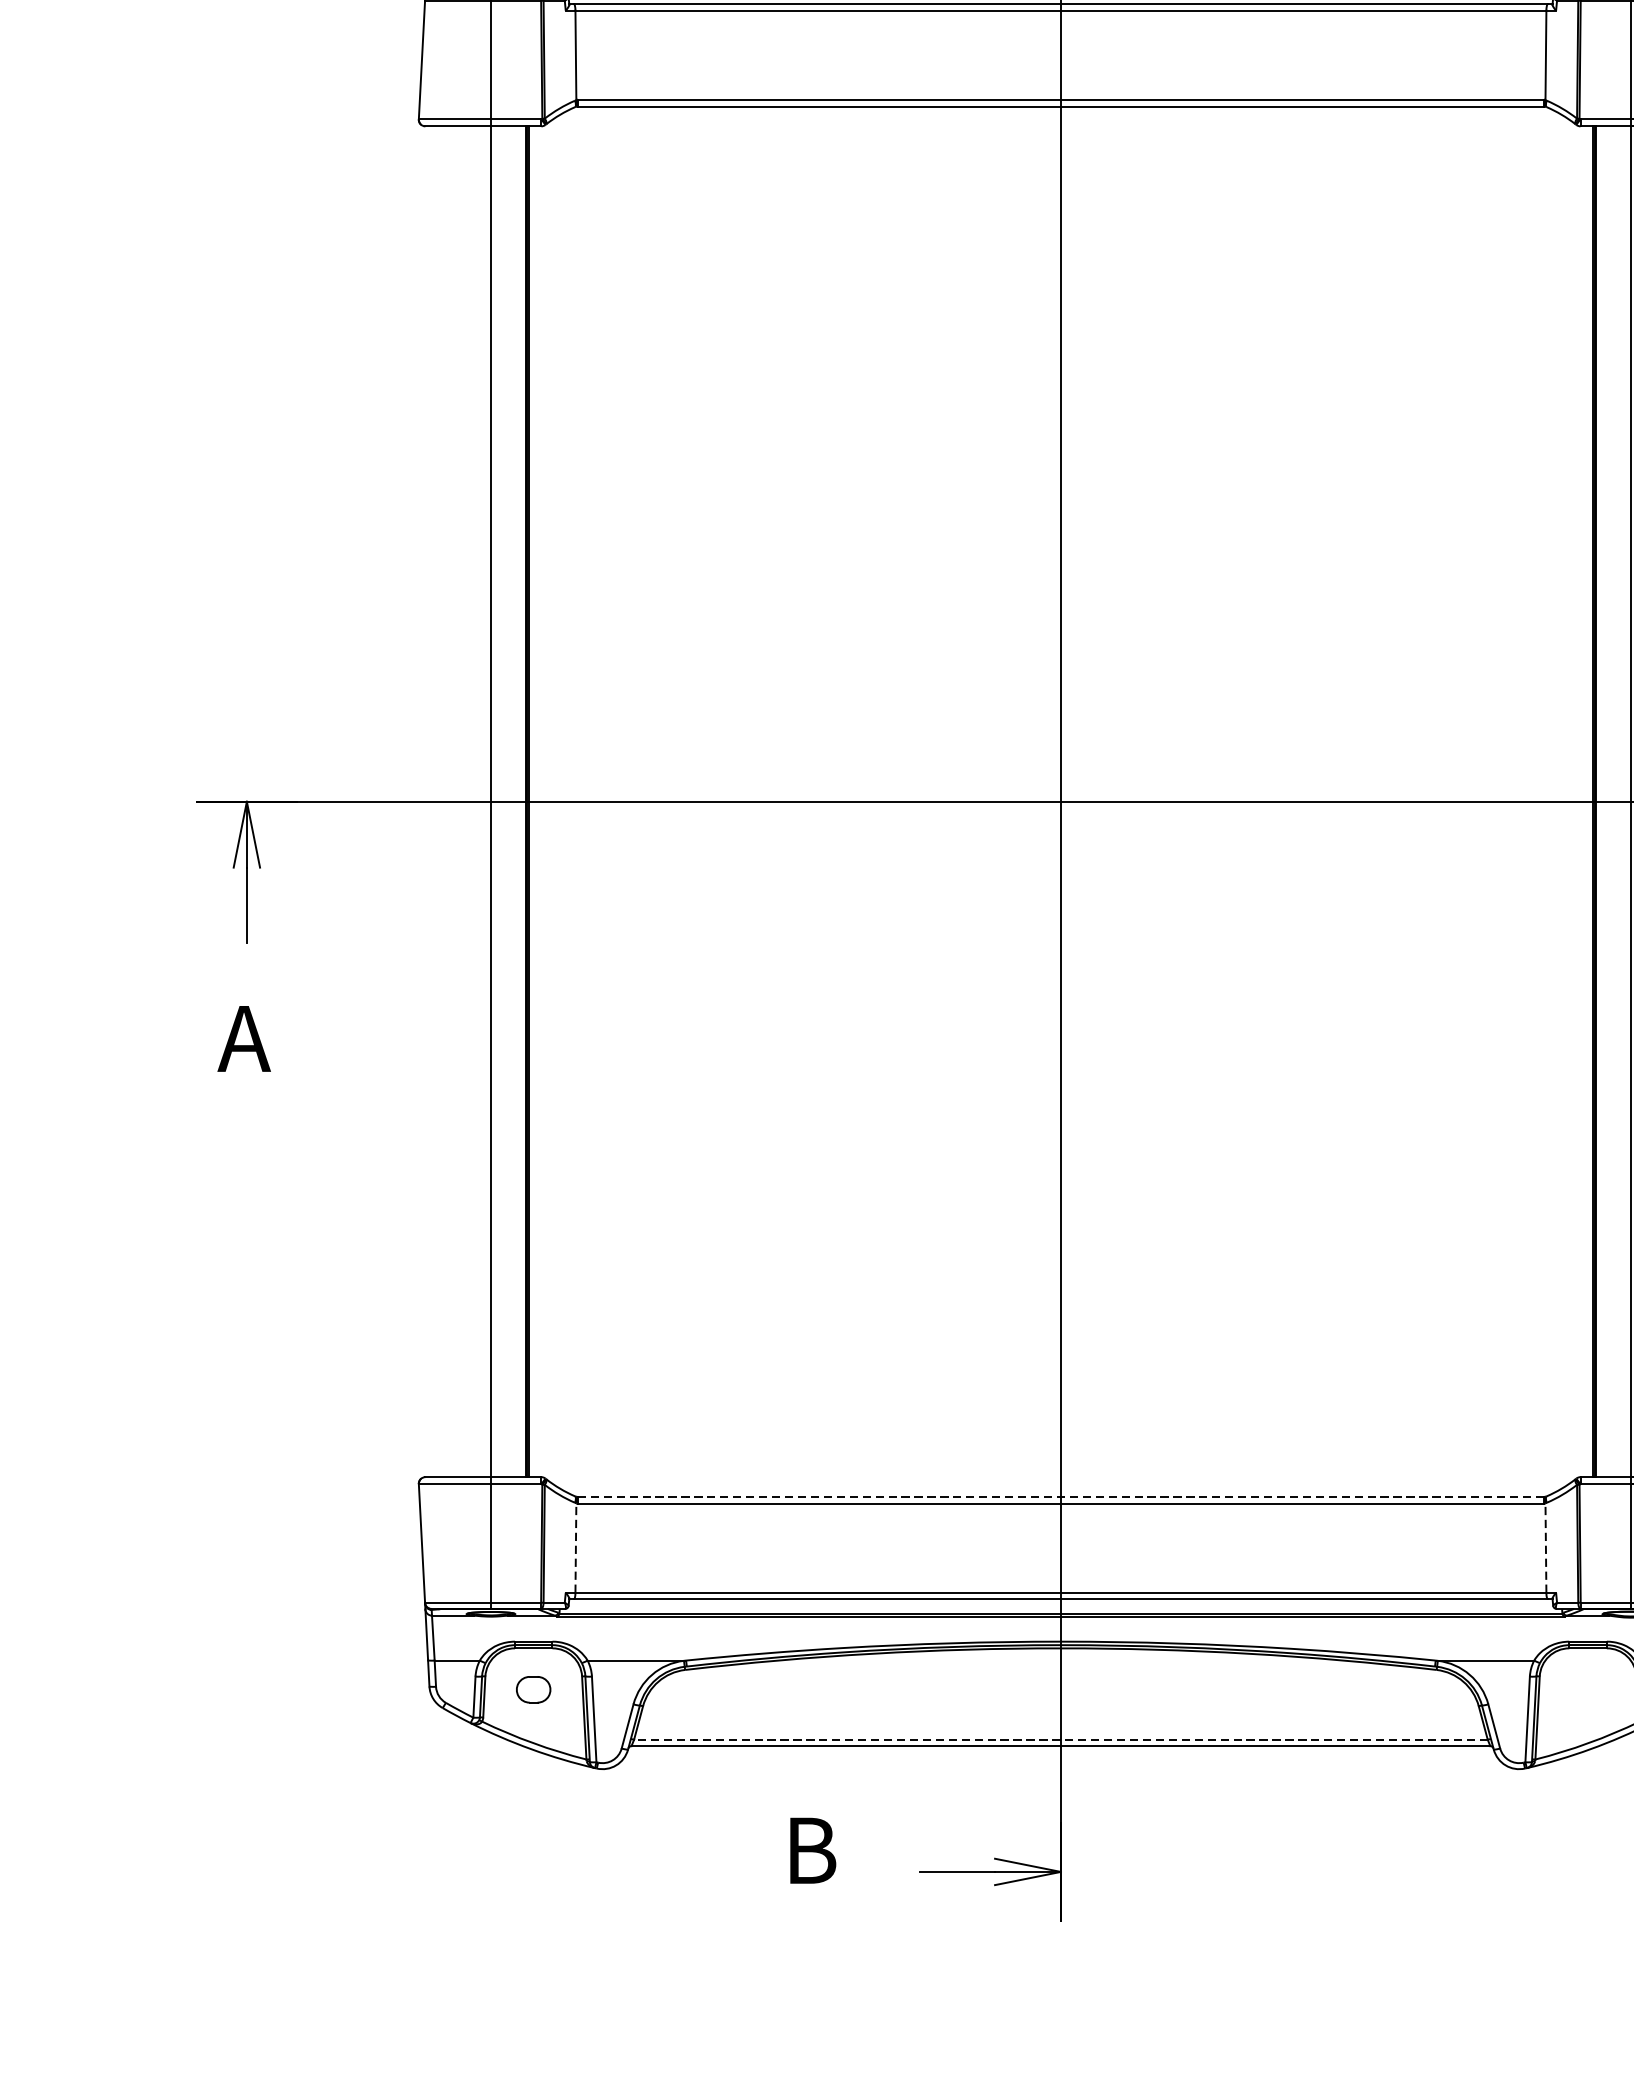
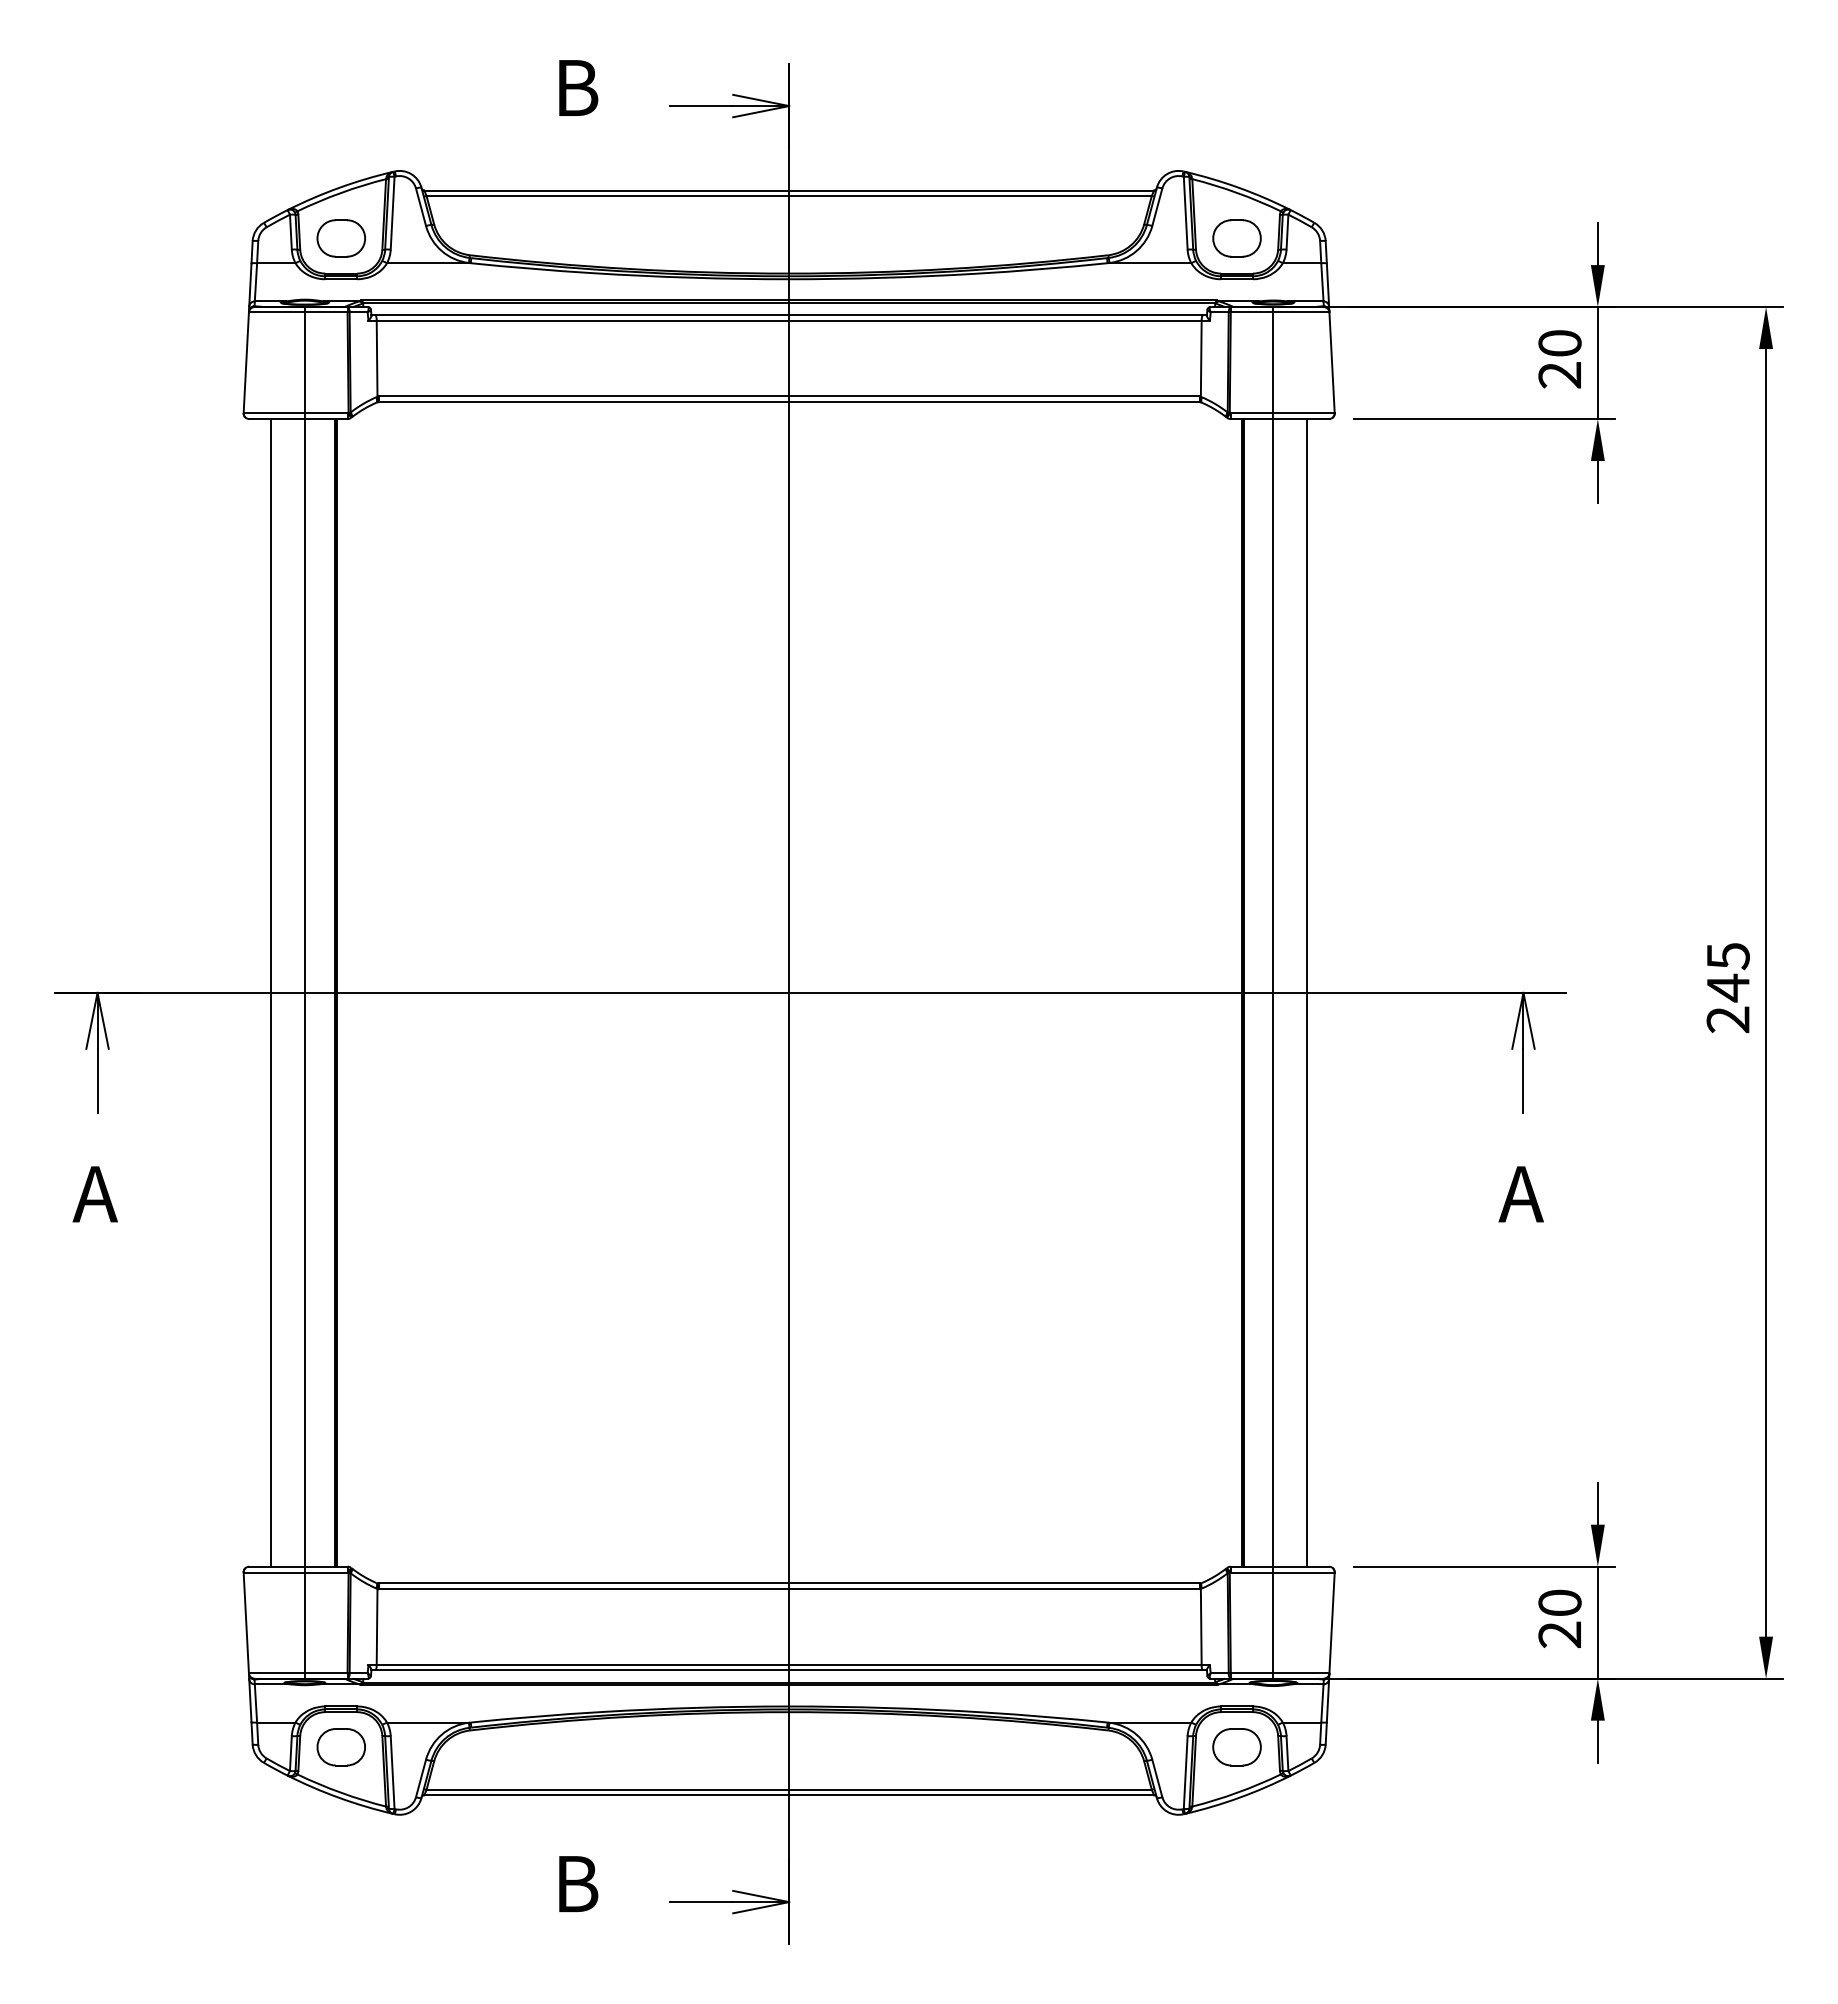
line: (451, 801) -> (271, 992), added
line: (1060, 1496) -> (788, 1583), dashed -> solid
line: (576, 1548) -> (377, 1627), dashed -> solid
line: (1546, 1548) -> (1201, 1627), dashed -> solid
part: (532, 1689) -> (340, 1747), size x1.67
part: (1587, 1689) -> (1236, 1747), added
line: (1061, 1739) -> (789, 1789), dashed -> solid

